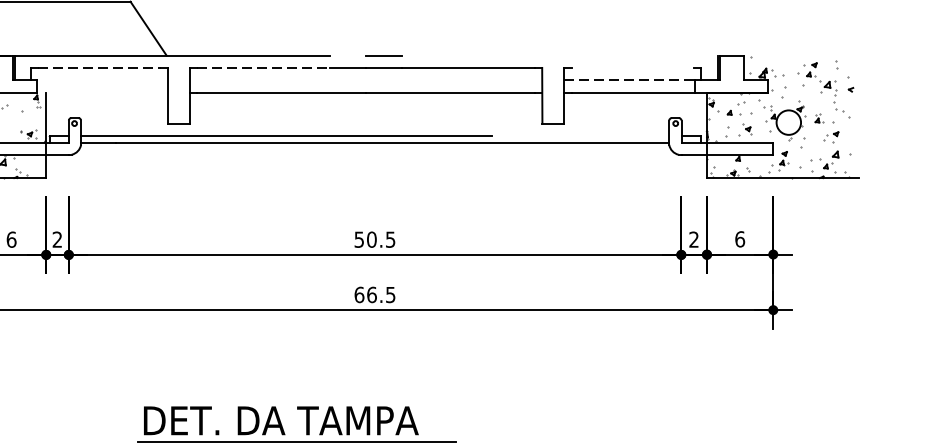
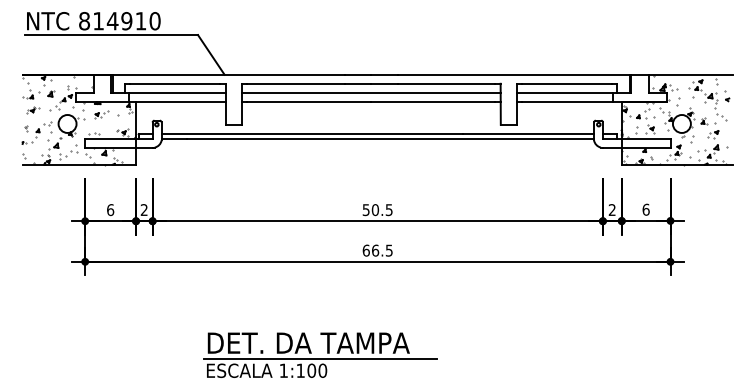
line: (347, 55) -> (357, 74), added
line: (559, 55) -> (513, 74), added
line: (800, 55) -> (690, 74), added
line: (99, 67) -> (175, 83), dashed -> solid
line: (263, 67) -> (295, 83), dashed -> solid
line: (633, 67) -> (567, 83), added
line: (102, 79) -> (177, 92), added
line: (365, 79) -> (370, 92), added
line: (630, 79) -> (565, 92), dashed -> solid
line: (102, 93) -> (177, 102), added
line: (580, 136) -> (528, 134), added

